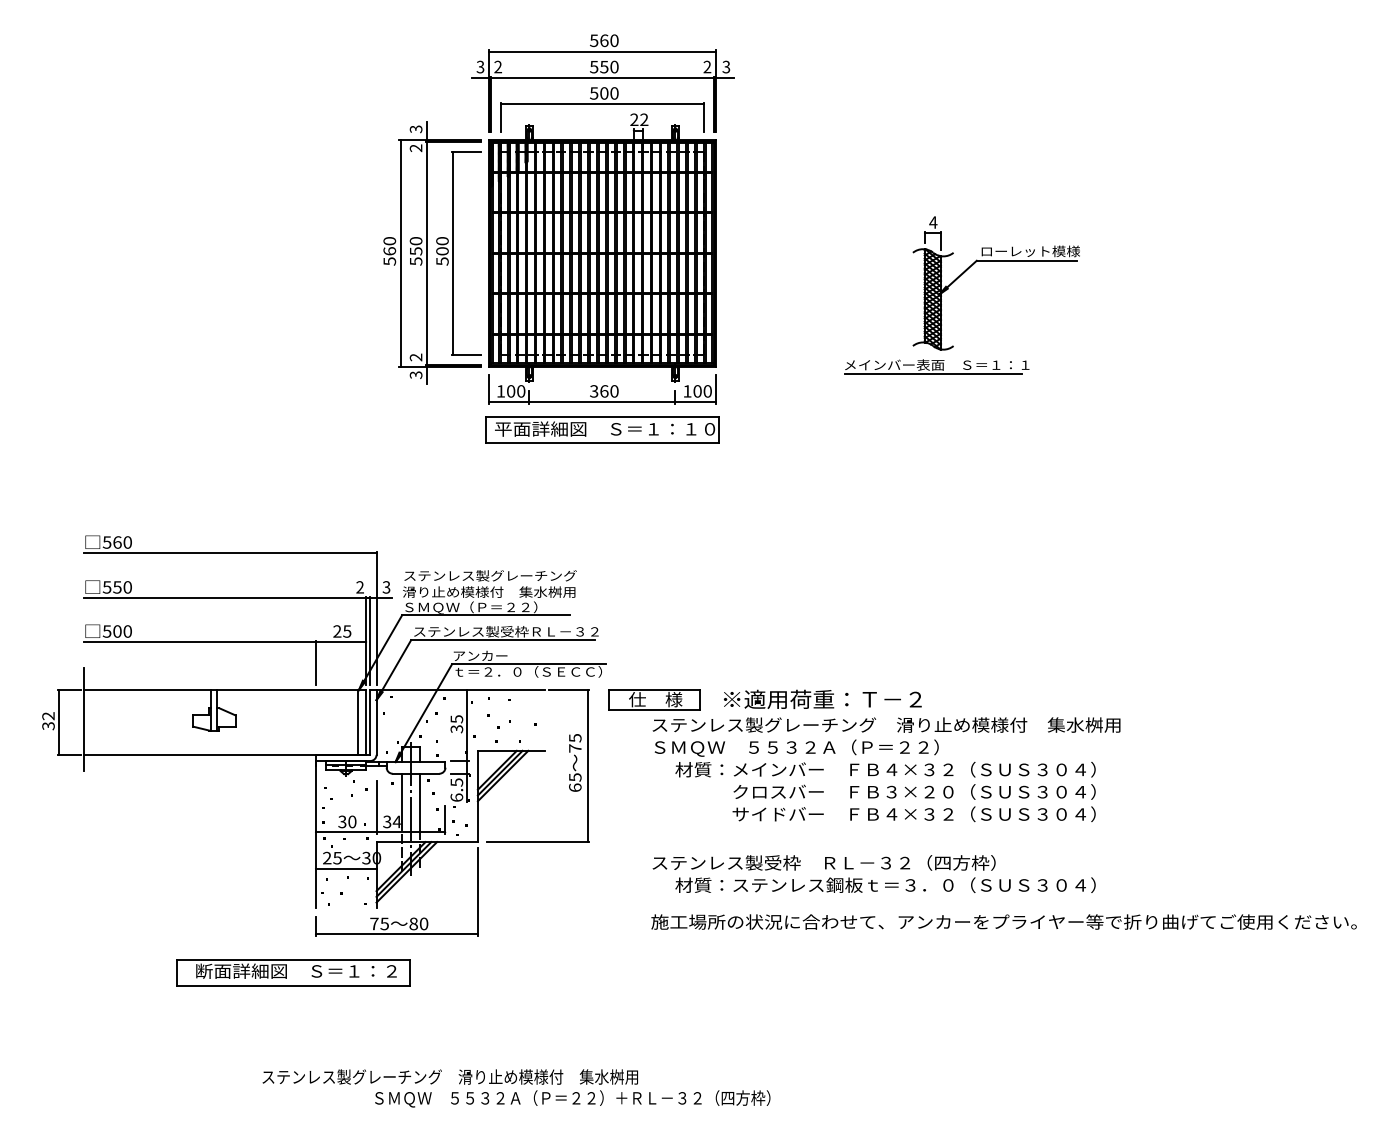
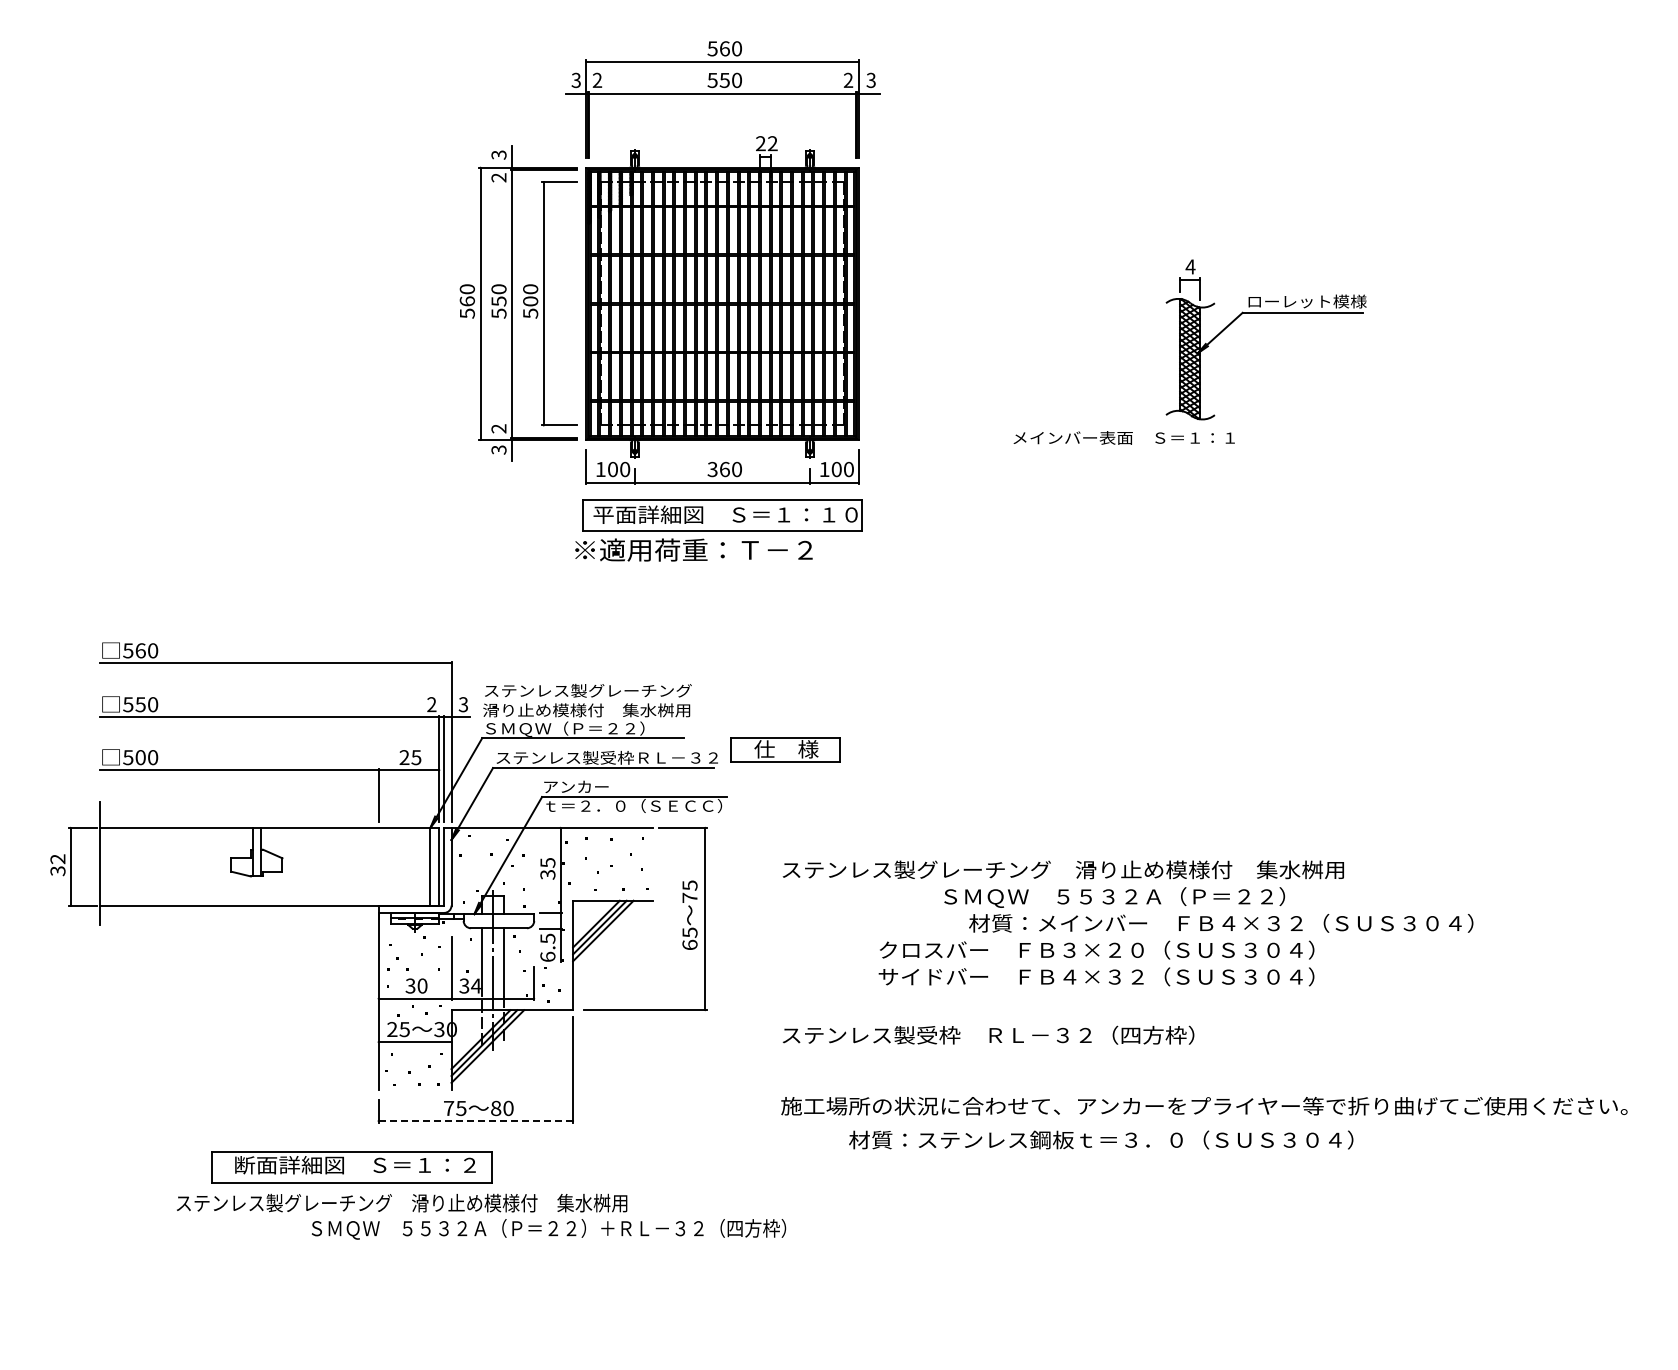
part: (602, 109) -> (722, 131), removed
part: (995, 261) -> (1265, 313), moved
line: (933, 374) -> (1119, 449), removed
text: (822, 698) -> (693, 549), moved
part: (654, 699) -> (785, 749), moved
text: (874, 758) -> (1208, 909), moved
text: (885, 884) -> (1101, 1139), moved
line: (397, 934) -> (476, 1121), solid -> dashed
text: (516, 1088) -> (481, 1216), moved

